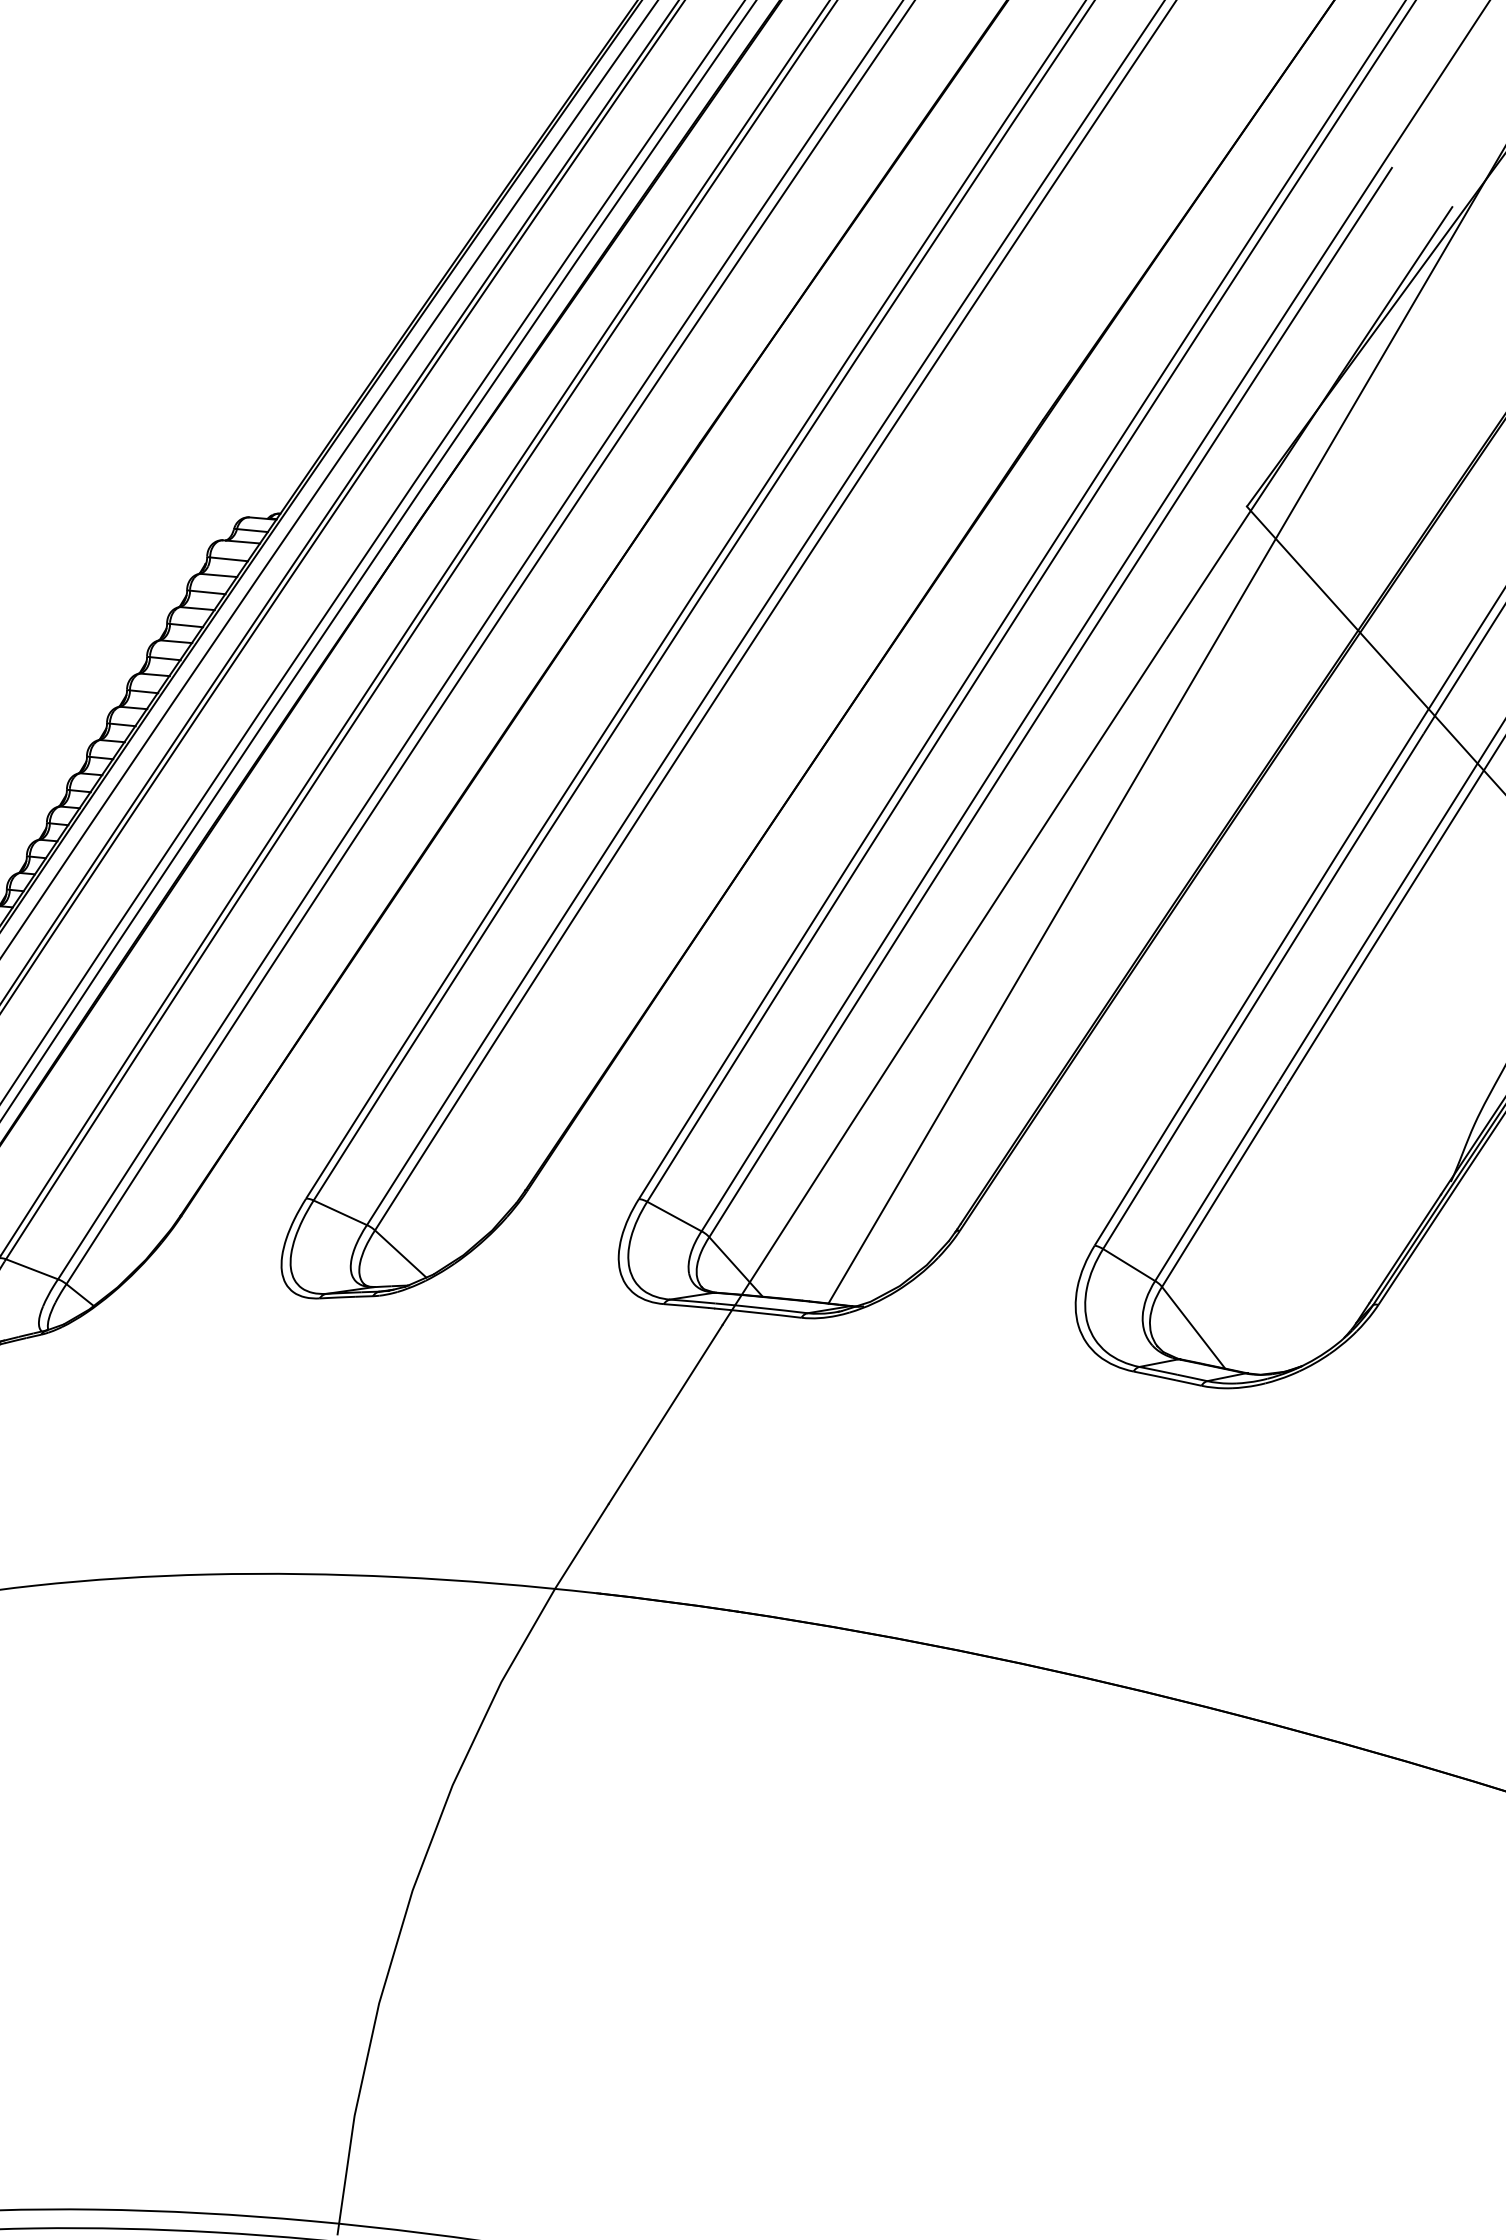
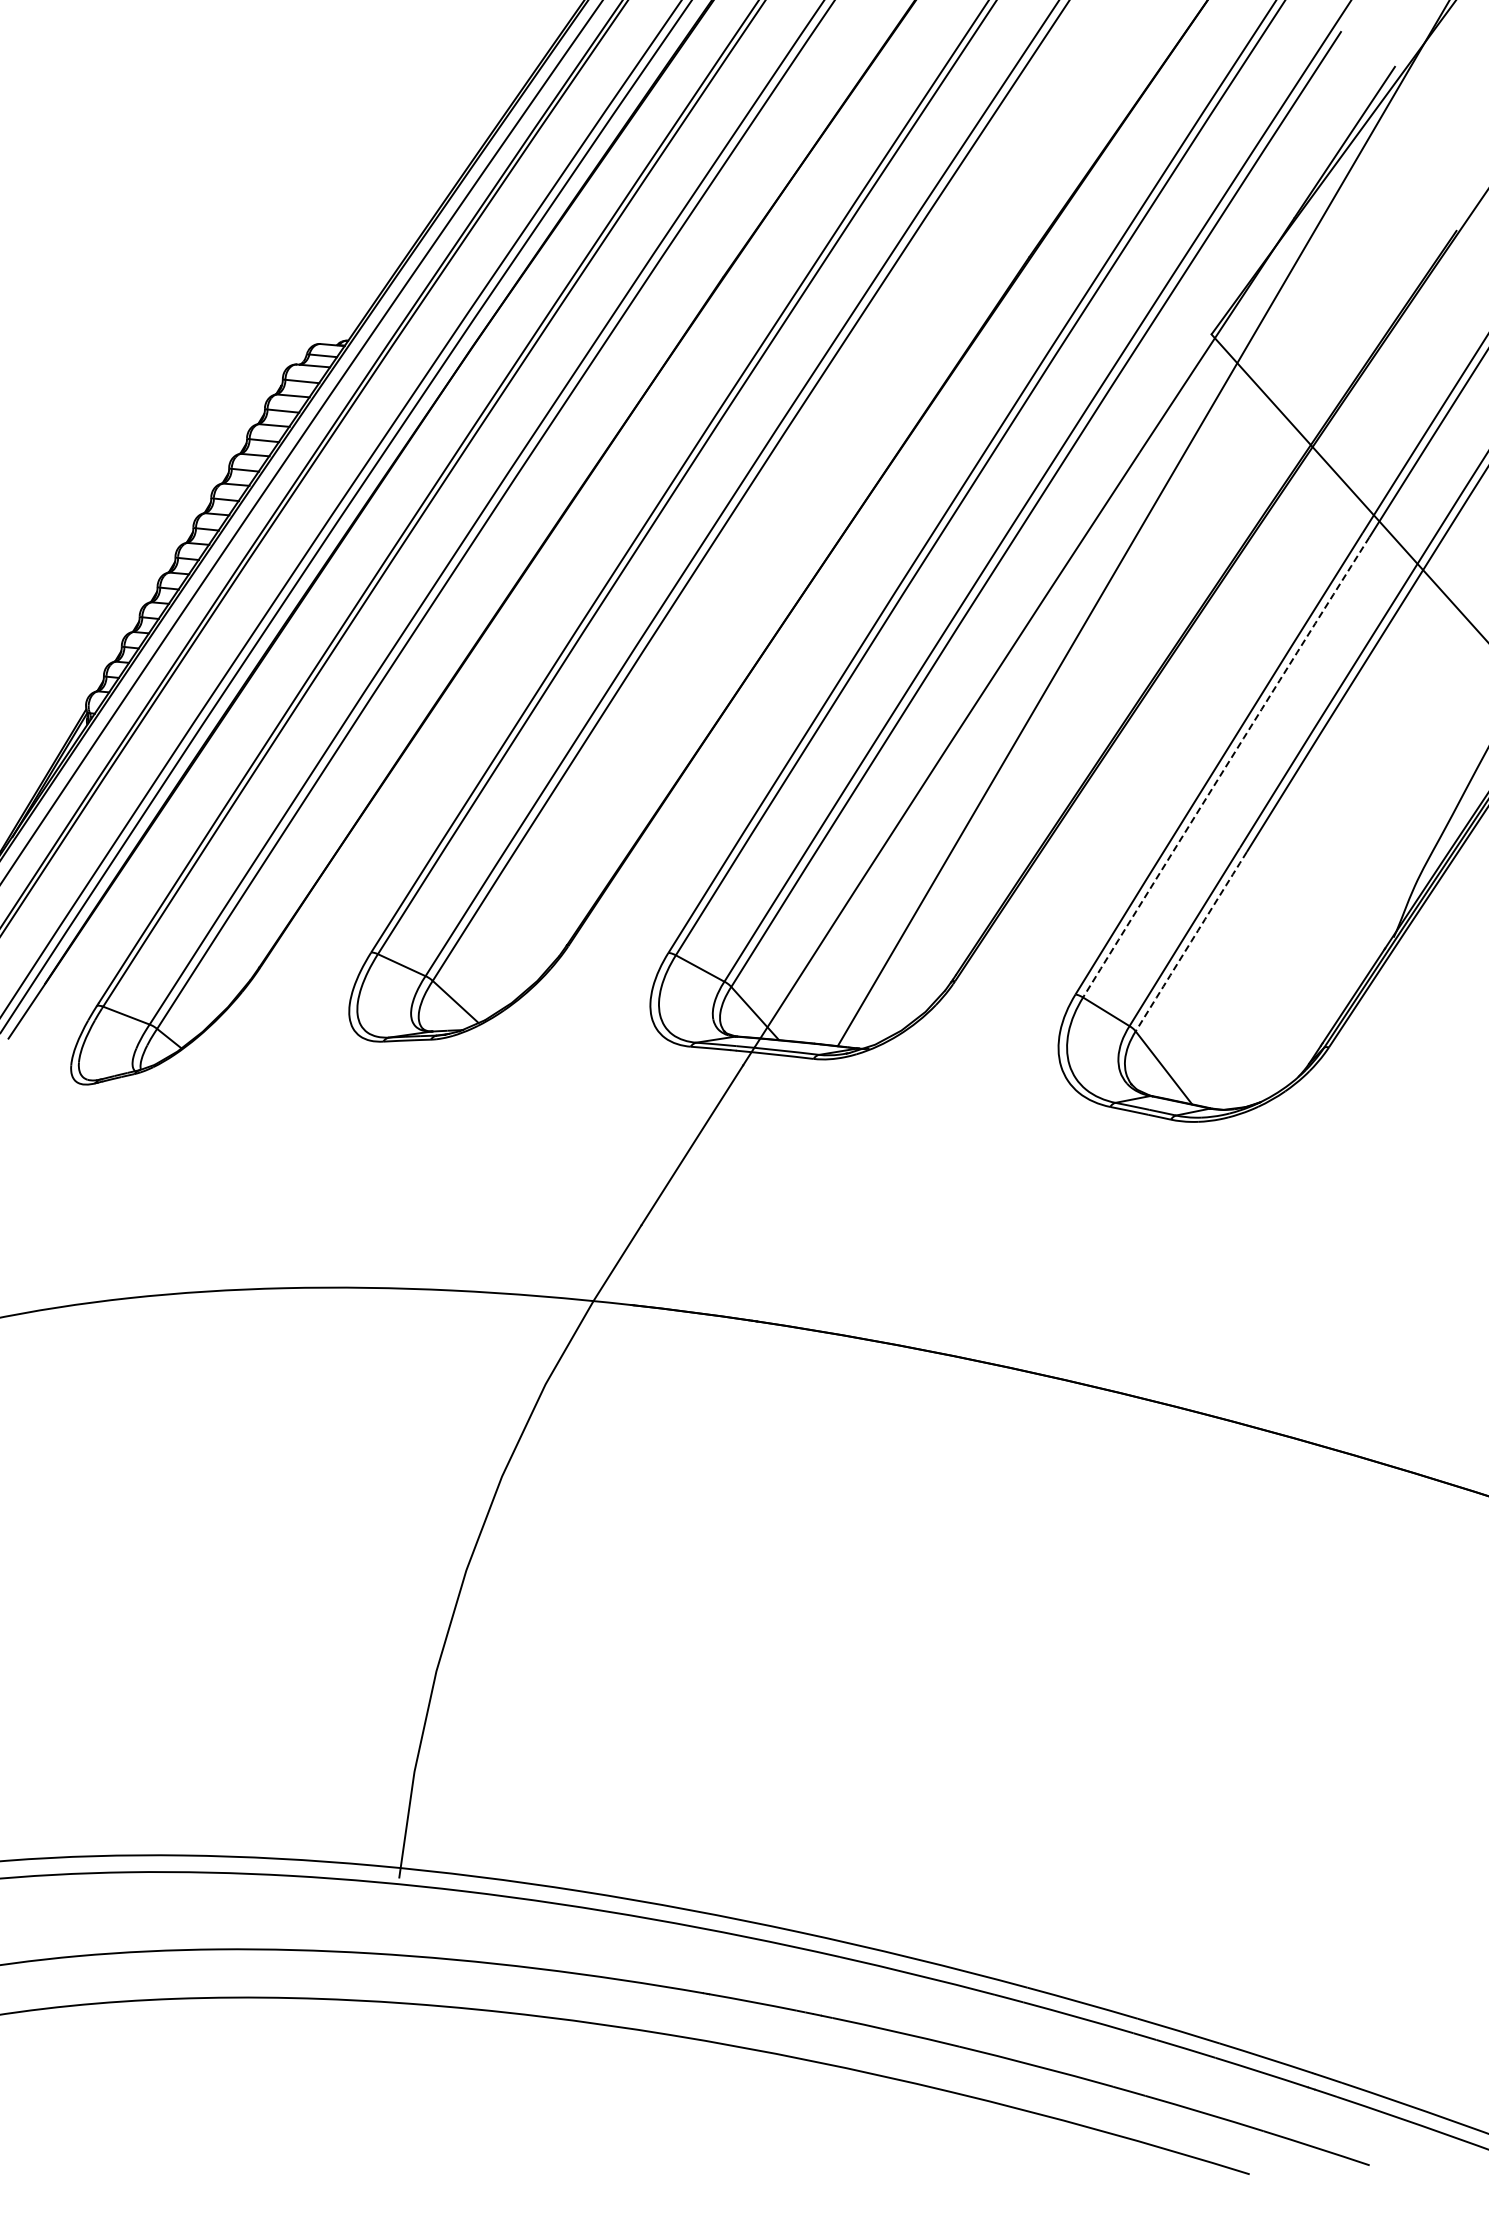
arc: (1262, 991) -> (1225, 767), solid -> dashed
arc: (1224, 1186) -> (1191, 941), solid -> dashed

